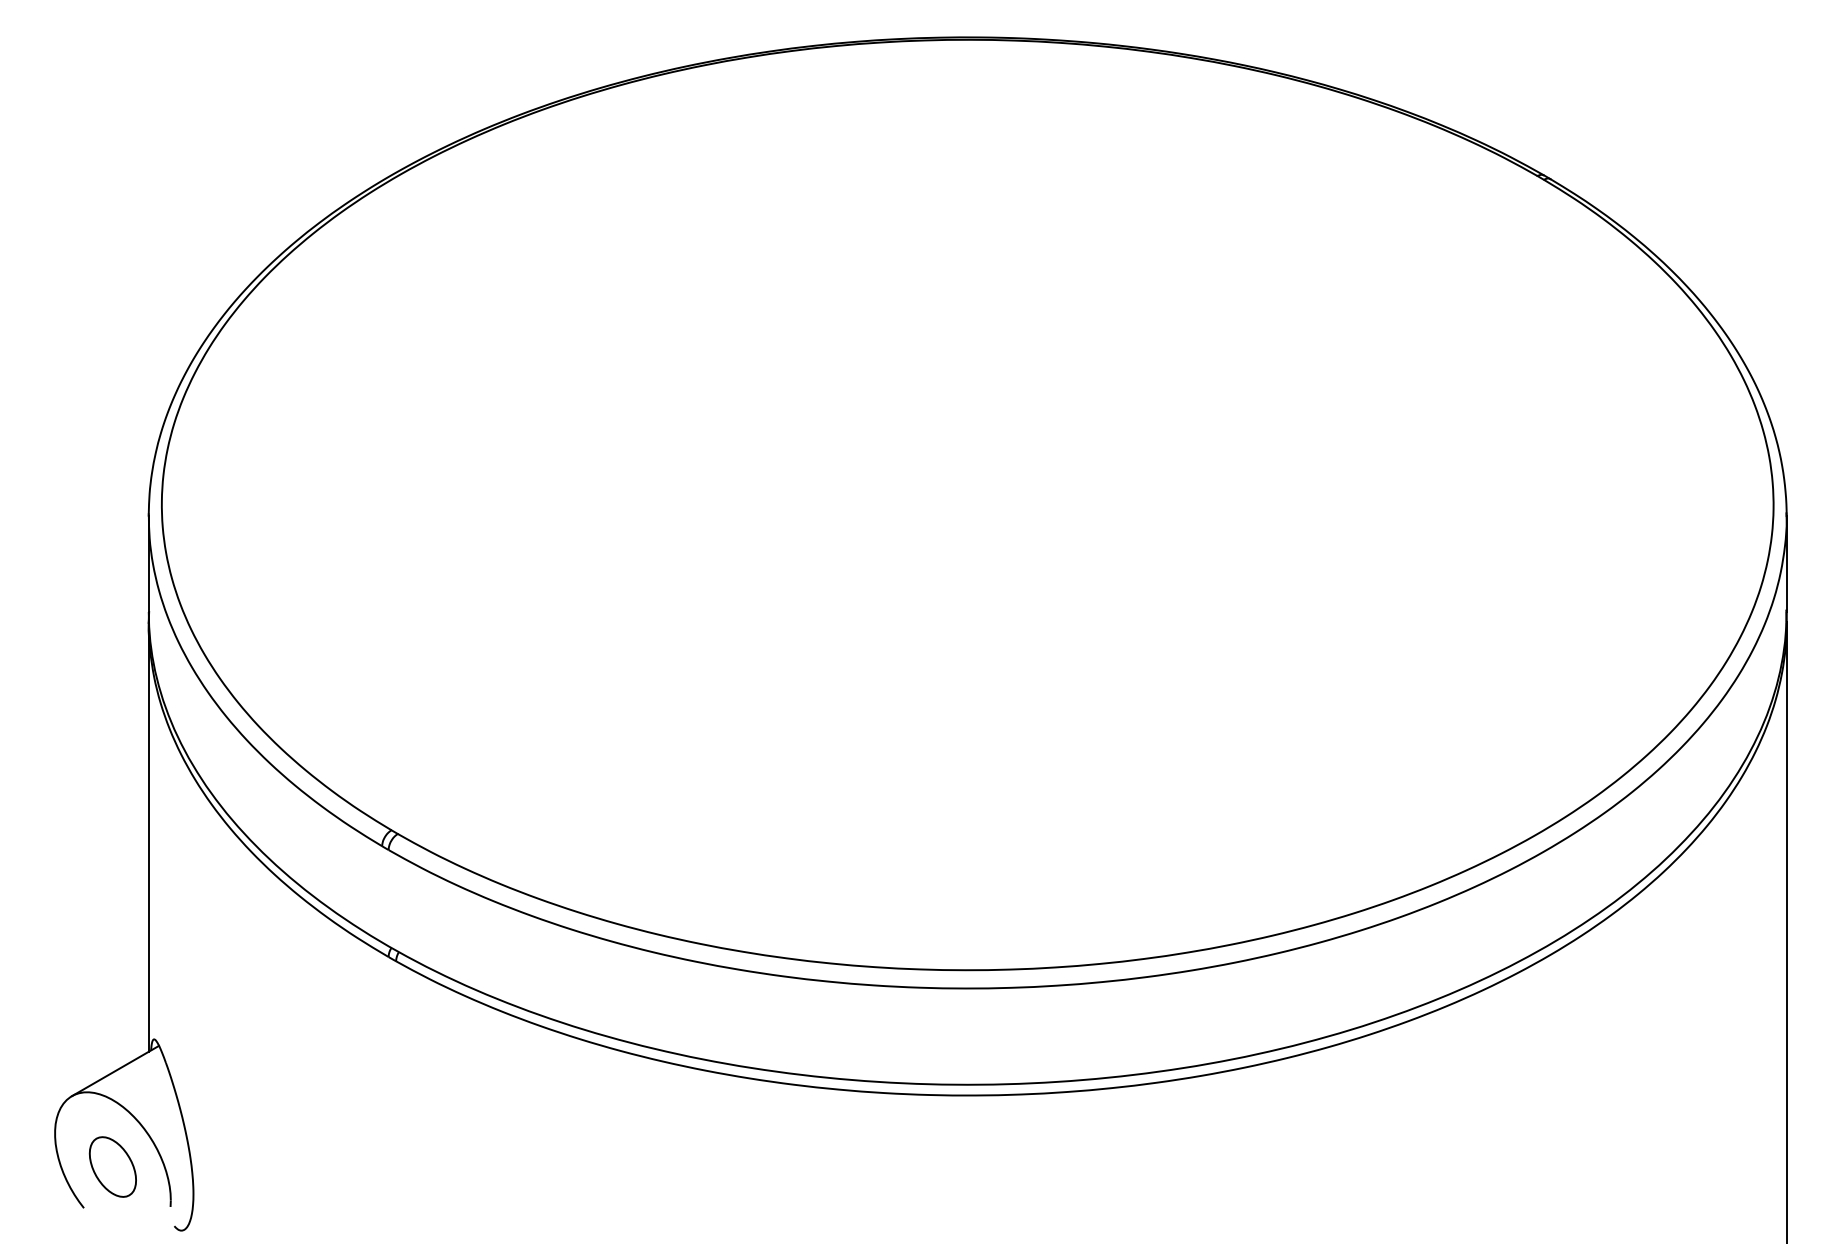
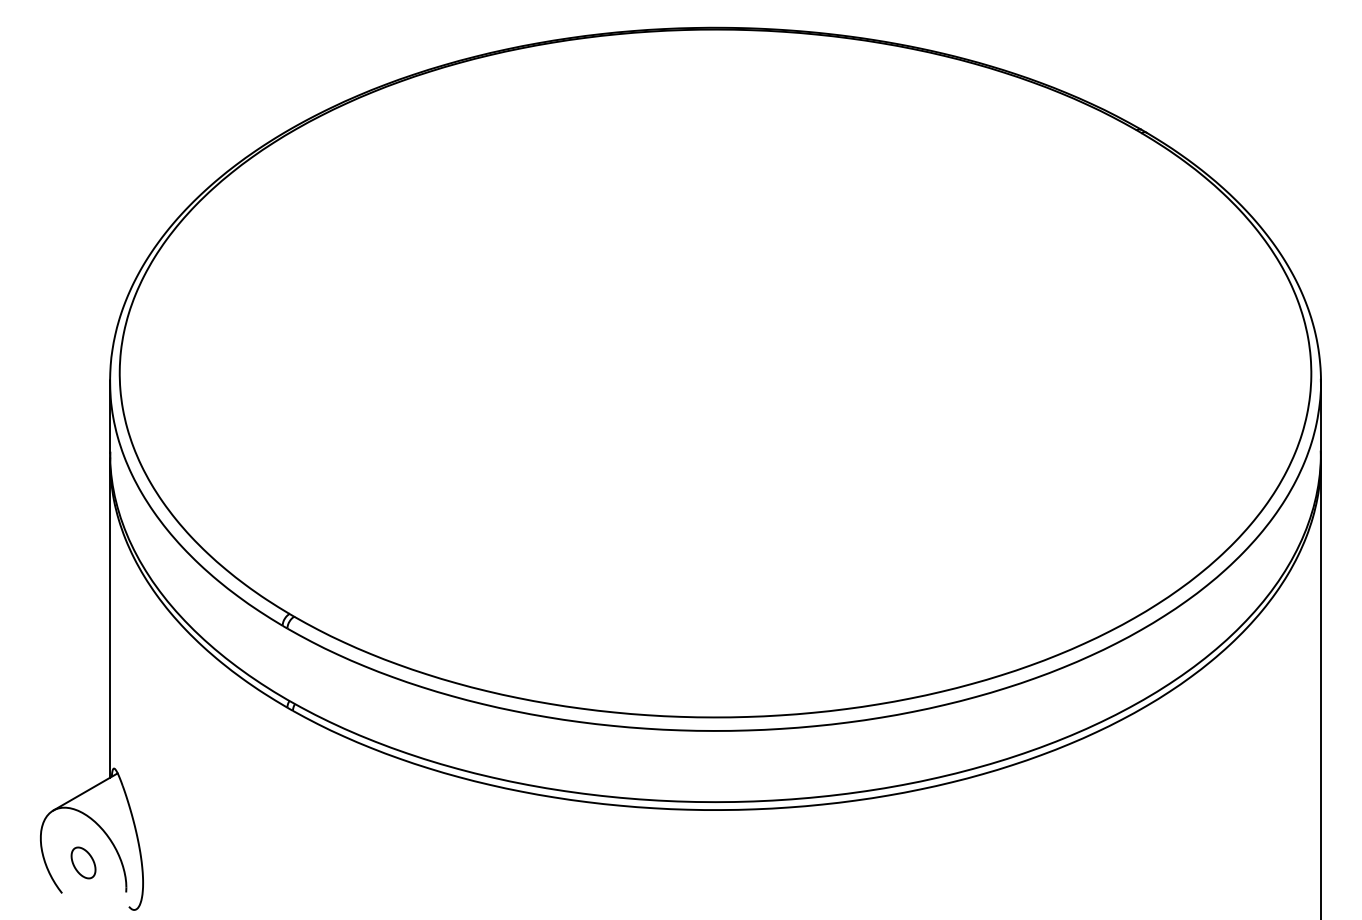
part: (112, 1166) -> (83, 862), size x0.7

